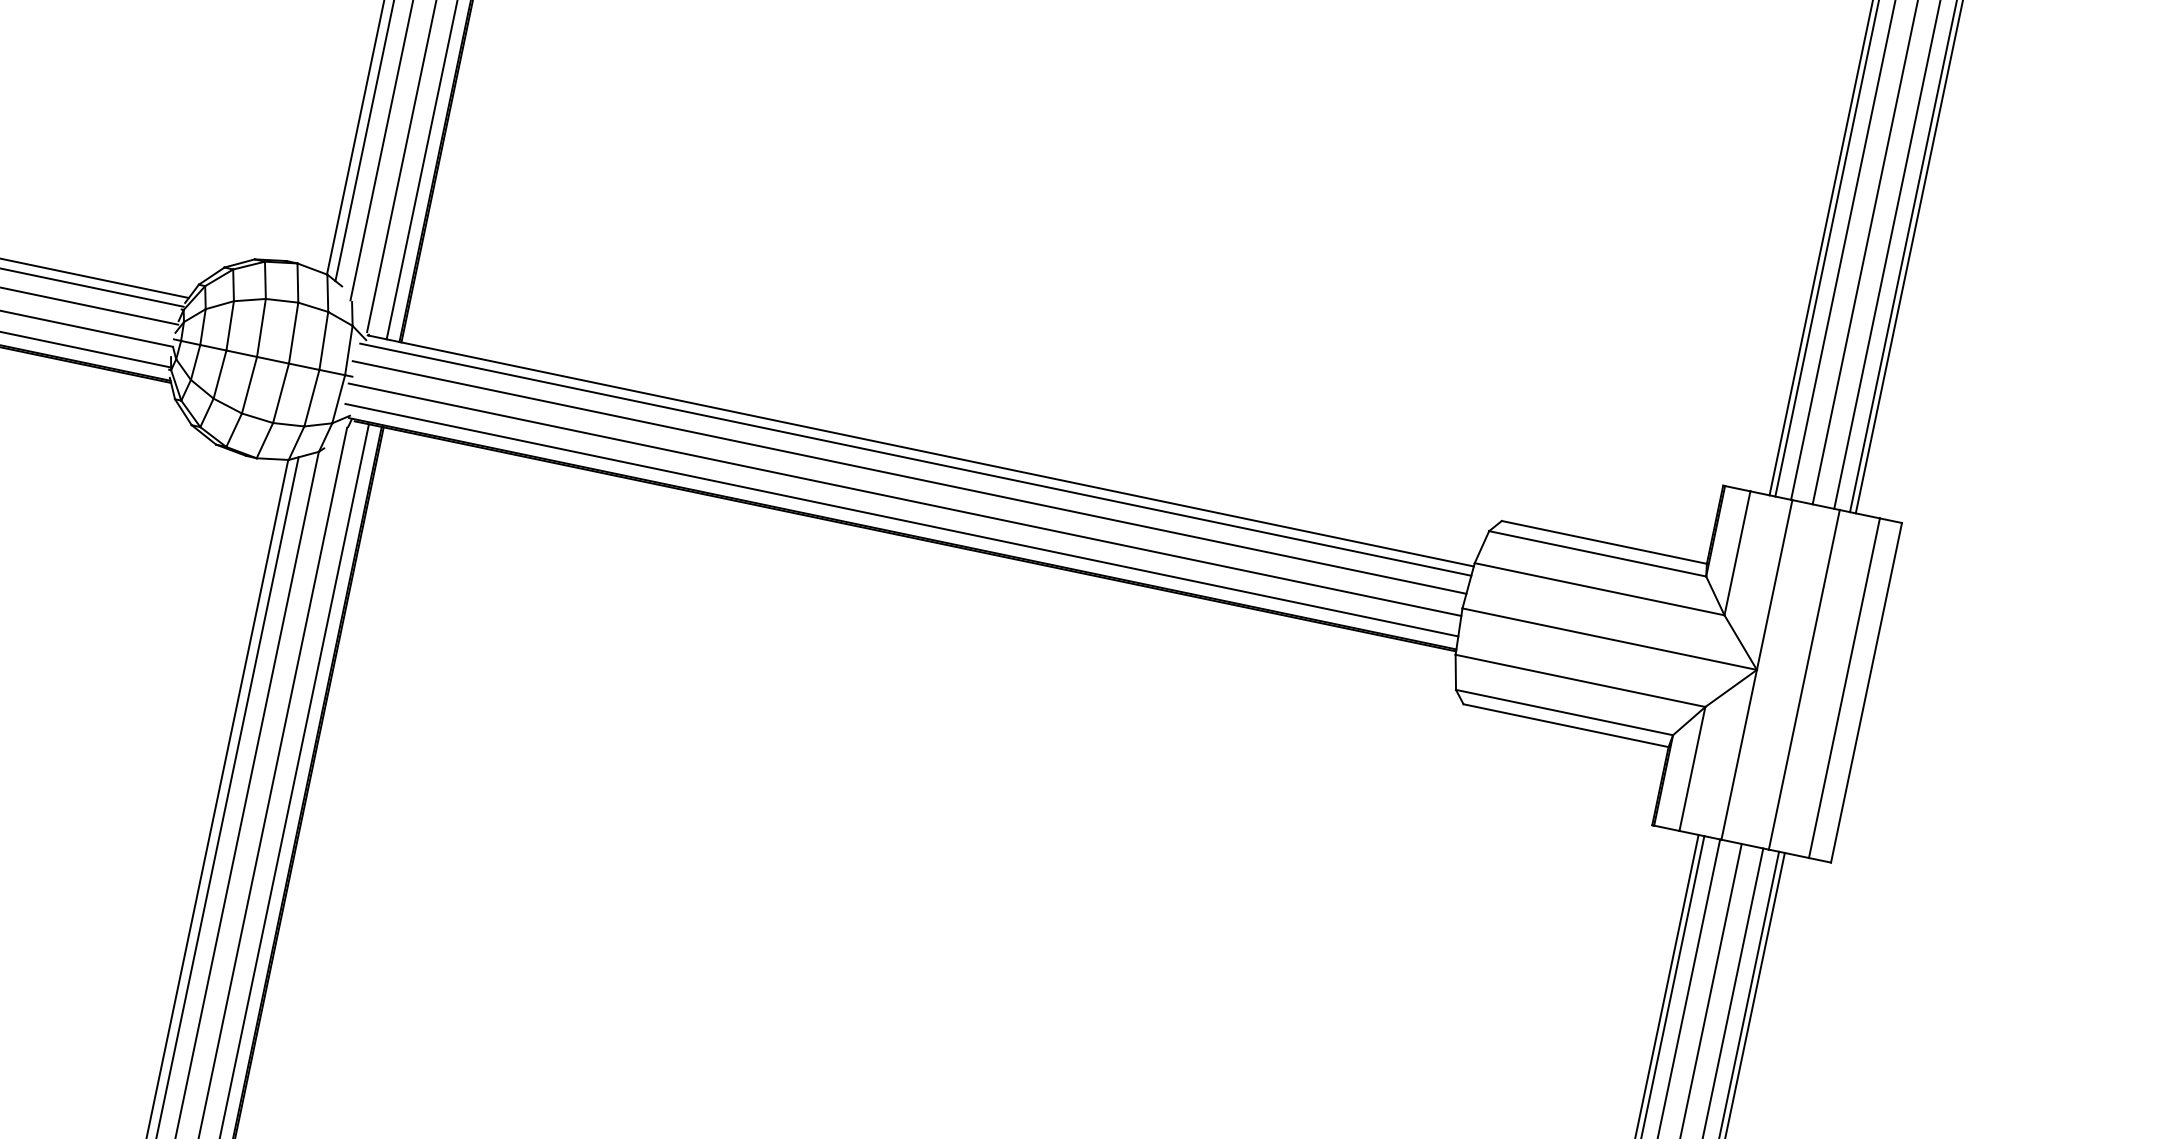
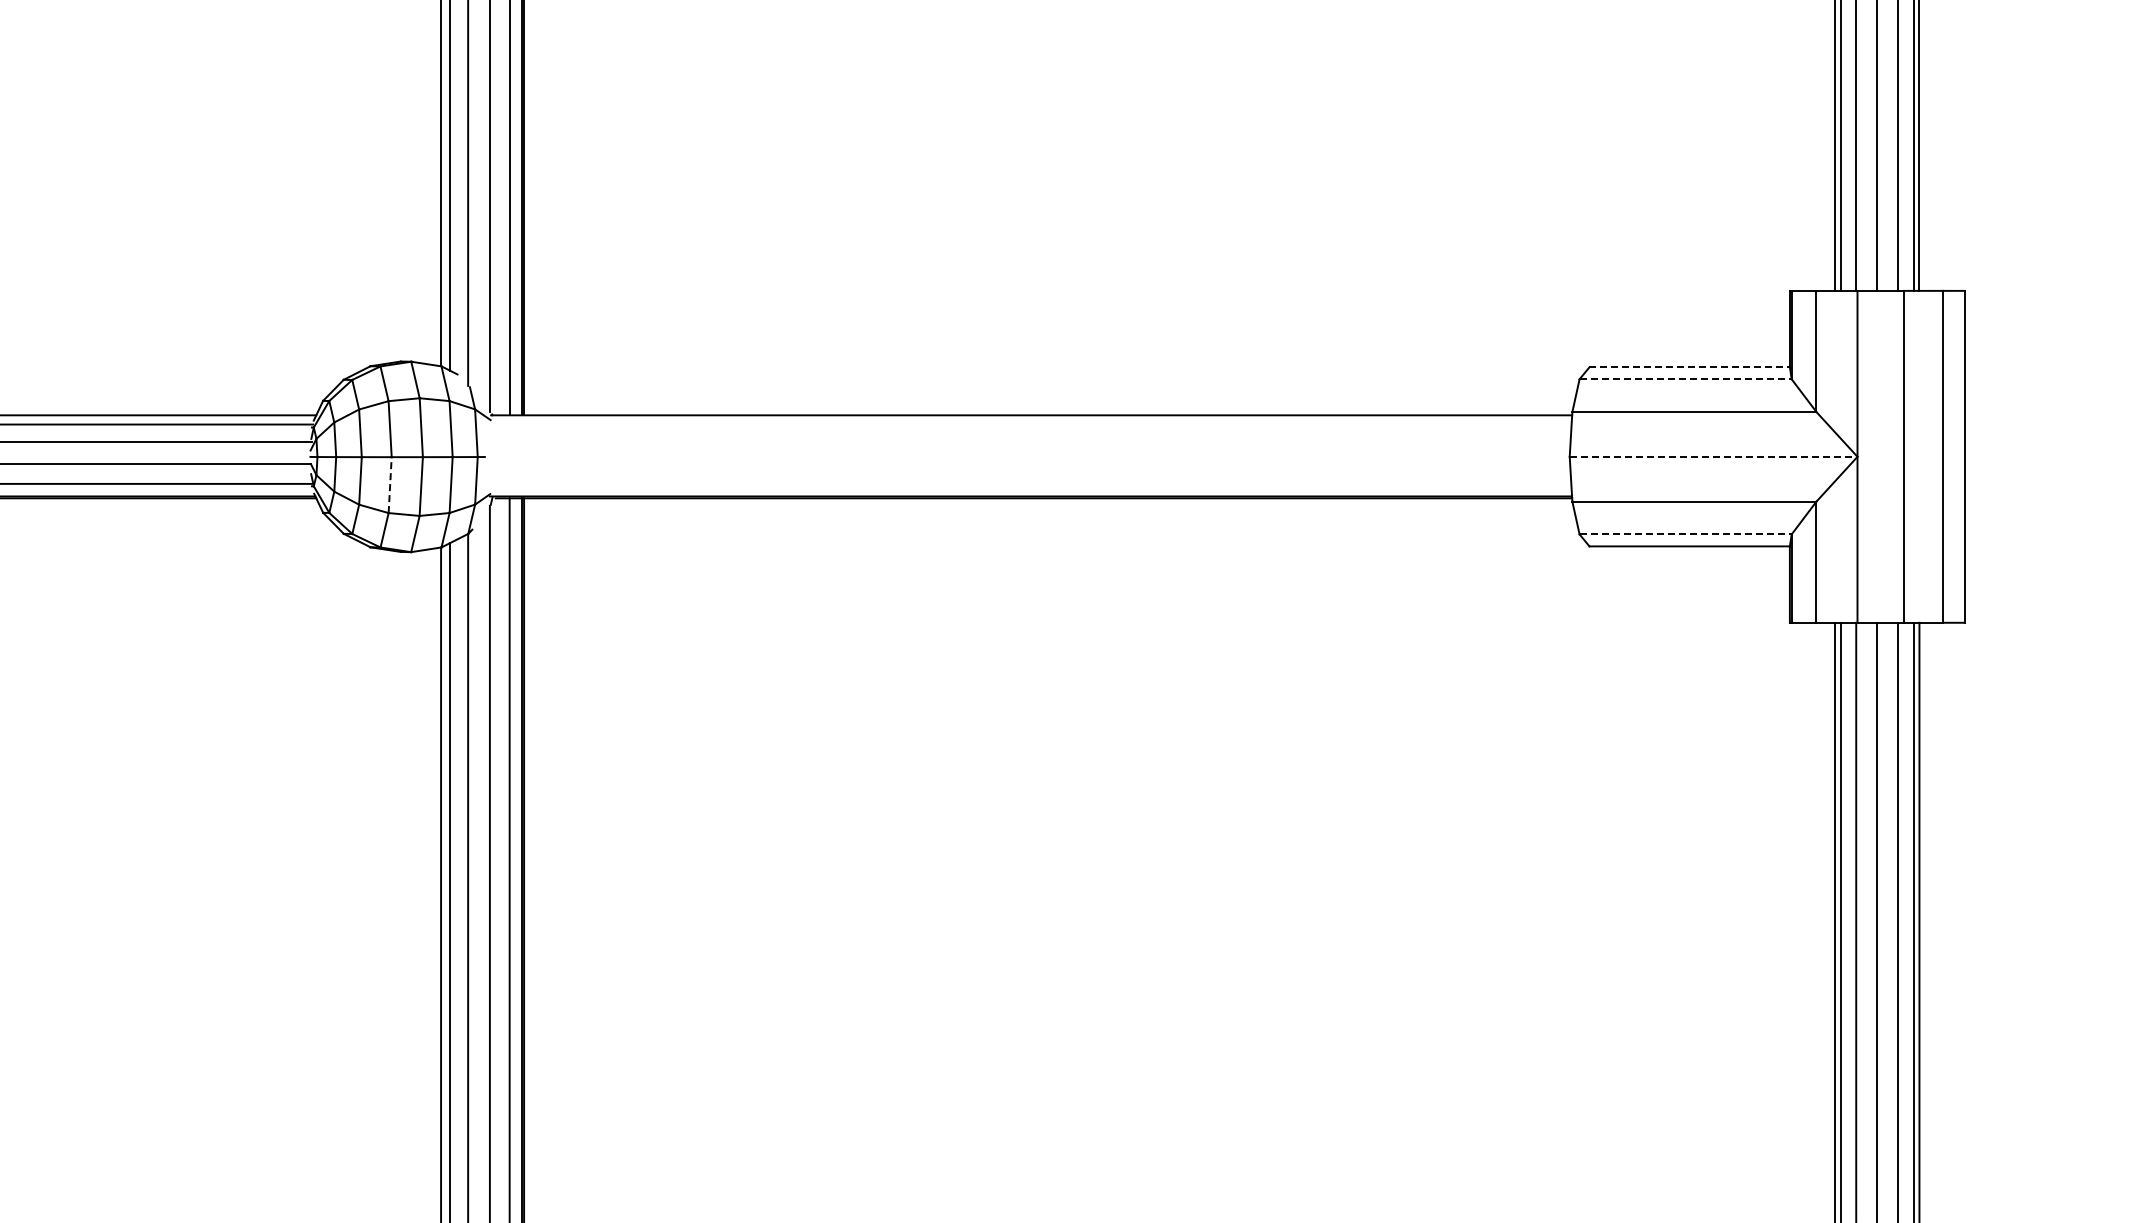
line: (249, 385) -> (390, 485), solid -> dashed
line: (915, 459) -> (1028, 424), removed
line: (909, 477) -> (1026, 442), removed
line: (905, 500) -> (1026, 464), removed
line: (901, 519) -> (1027, 483), removed
line: (1605, 542) -> (1690, 367), solid -> dashed
line: (1598, 554) -> (1686, 379), solid -> dashed
line: (1609, 638) -> (1713, 456), solid -> dashed
line: (1565, 712) -> (1686, 534), solid -> dashed

